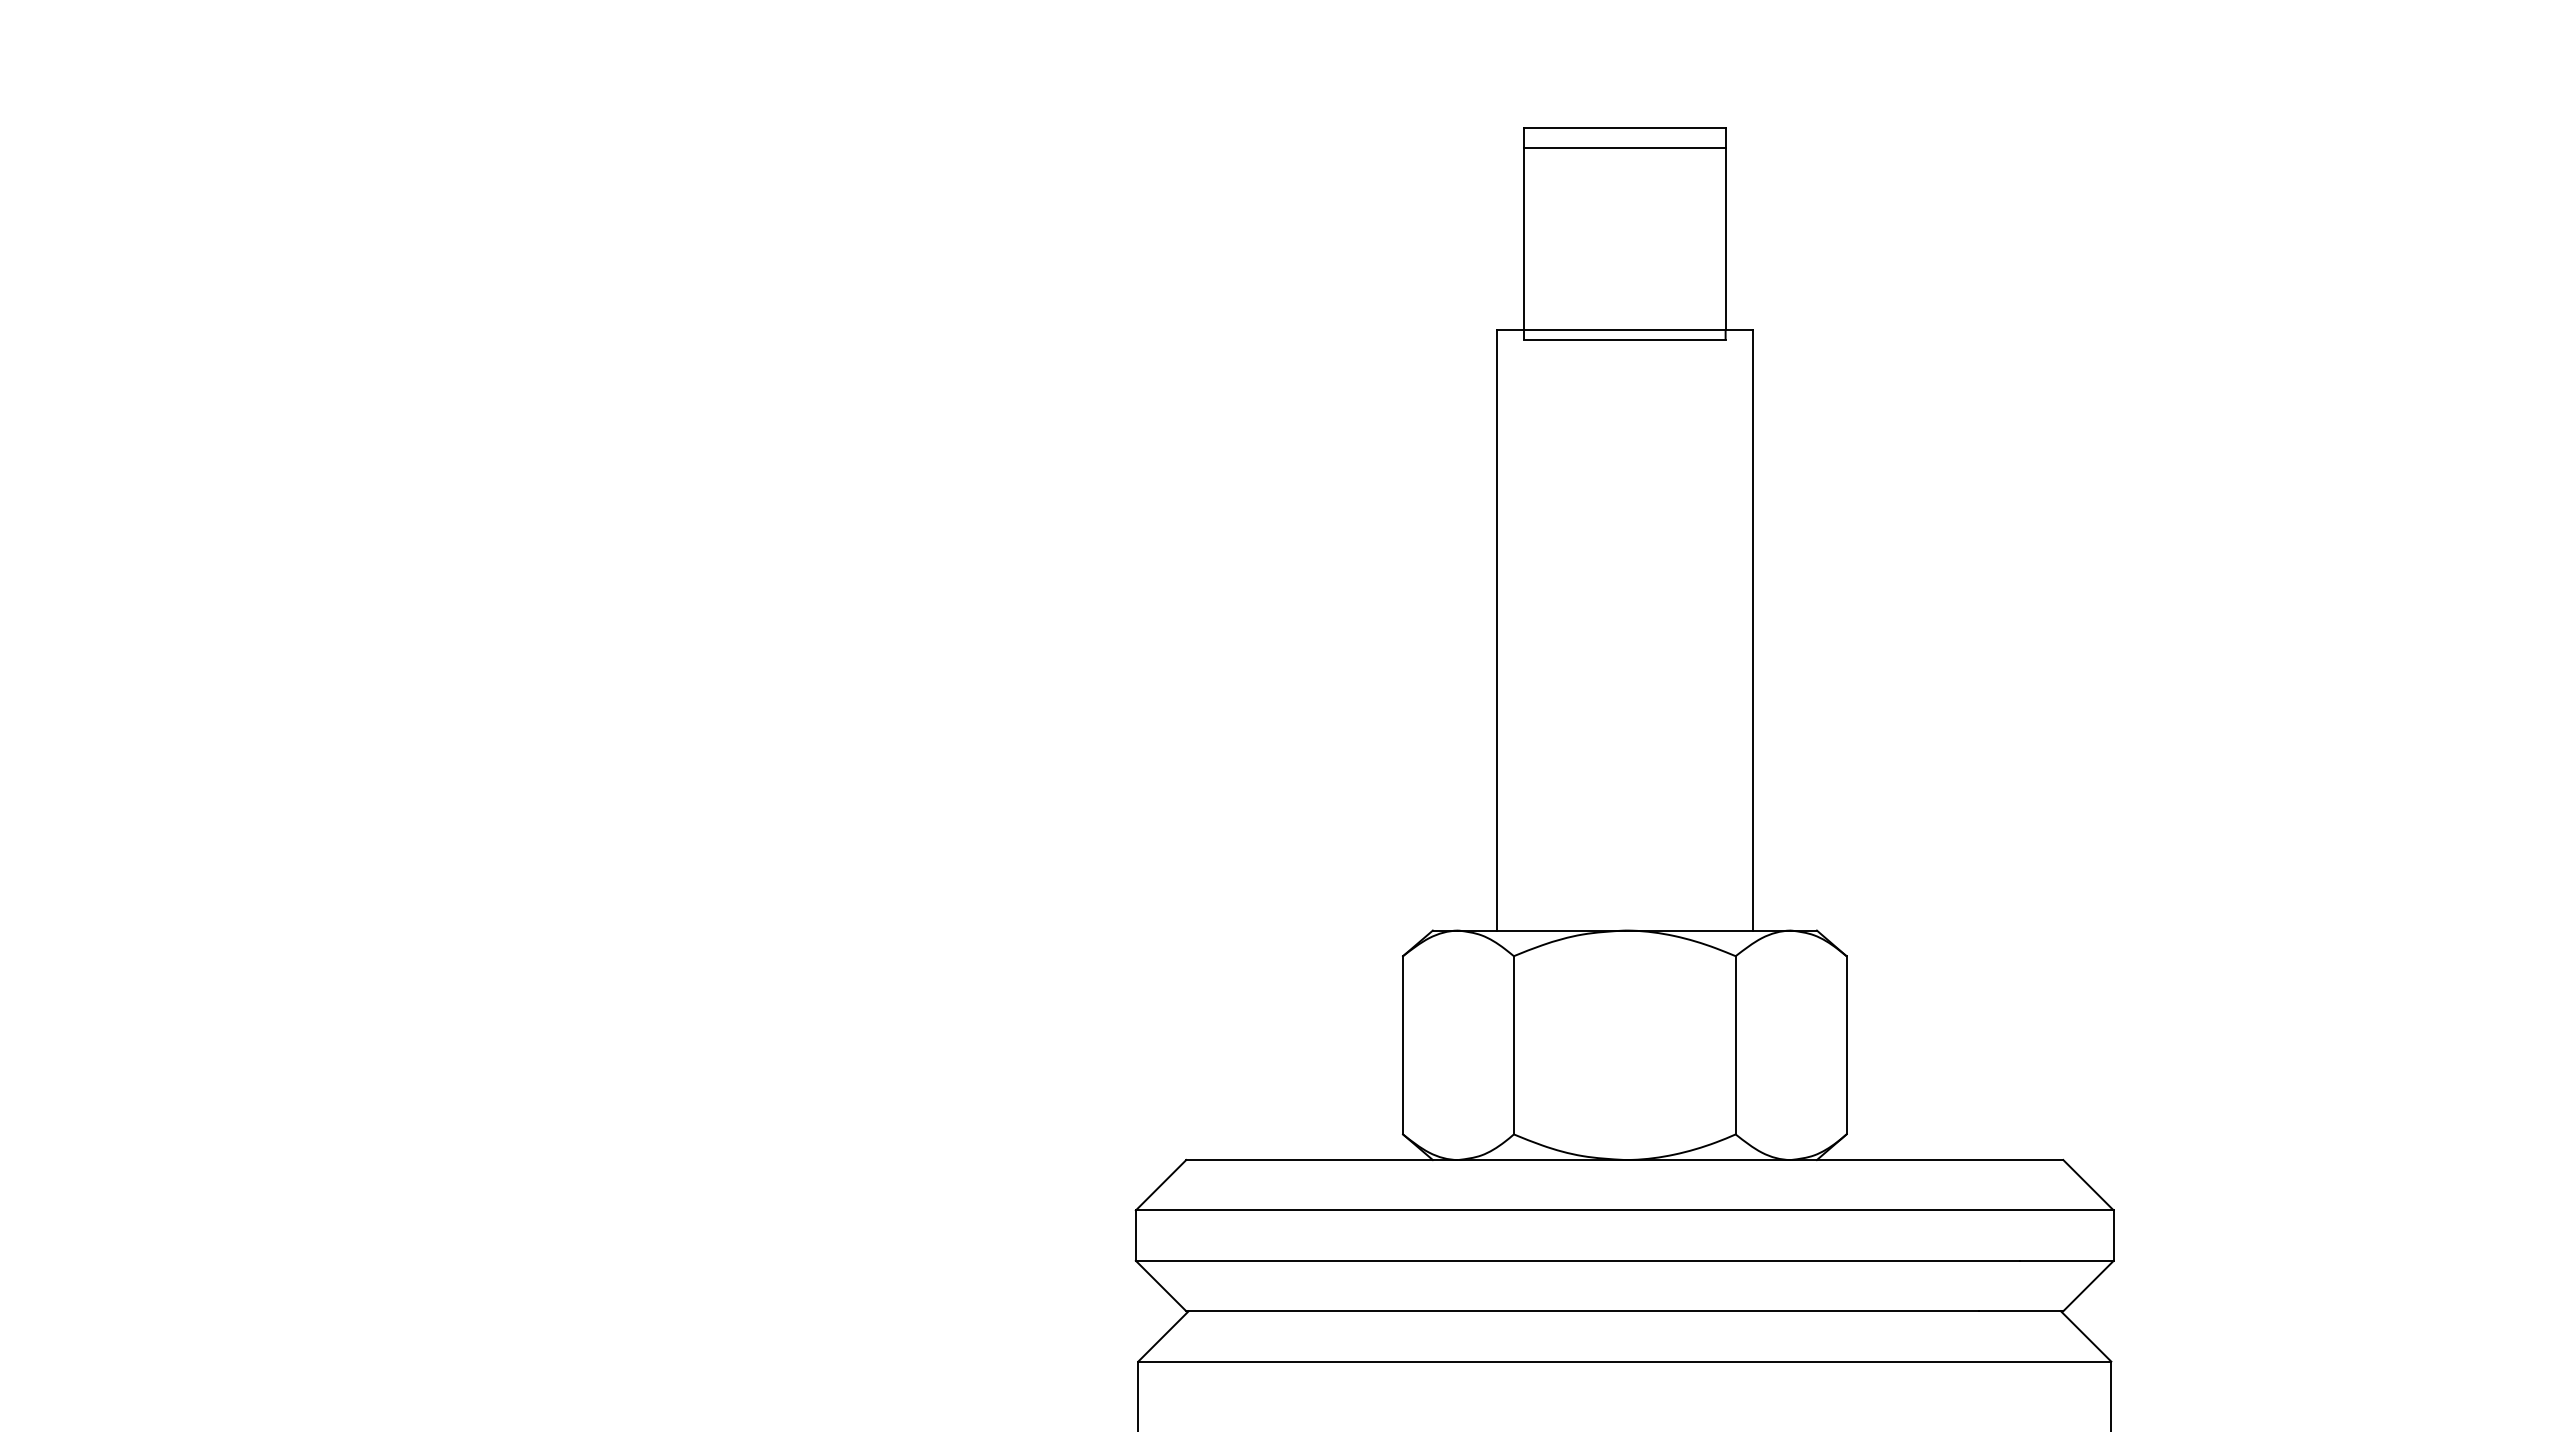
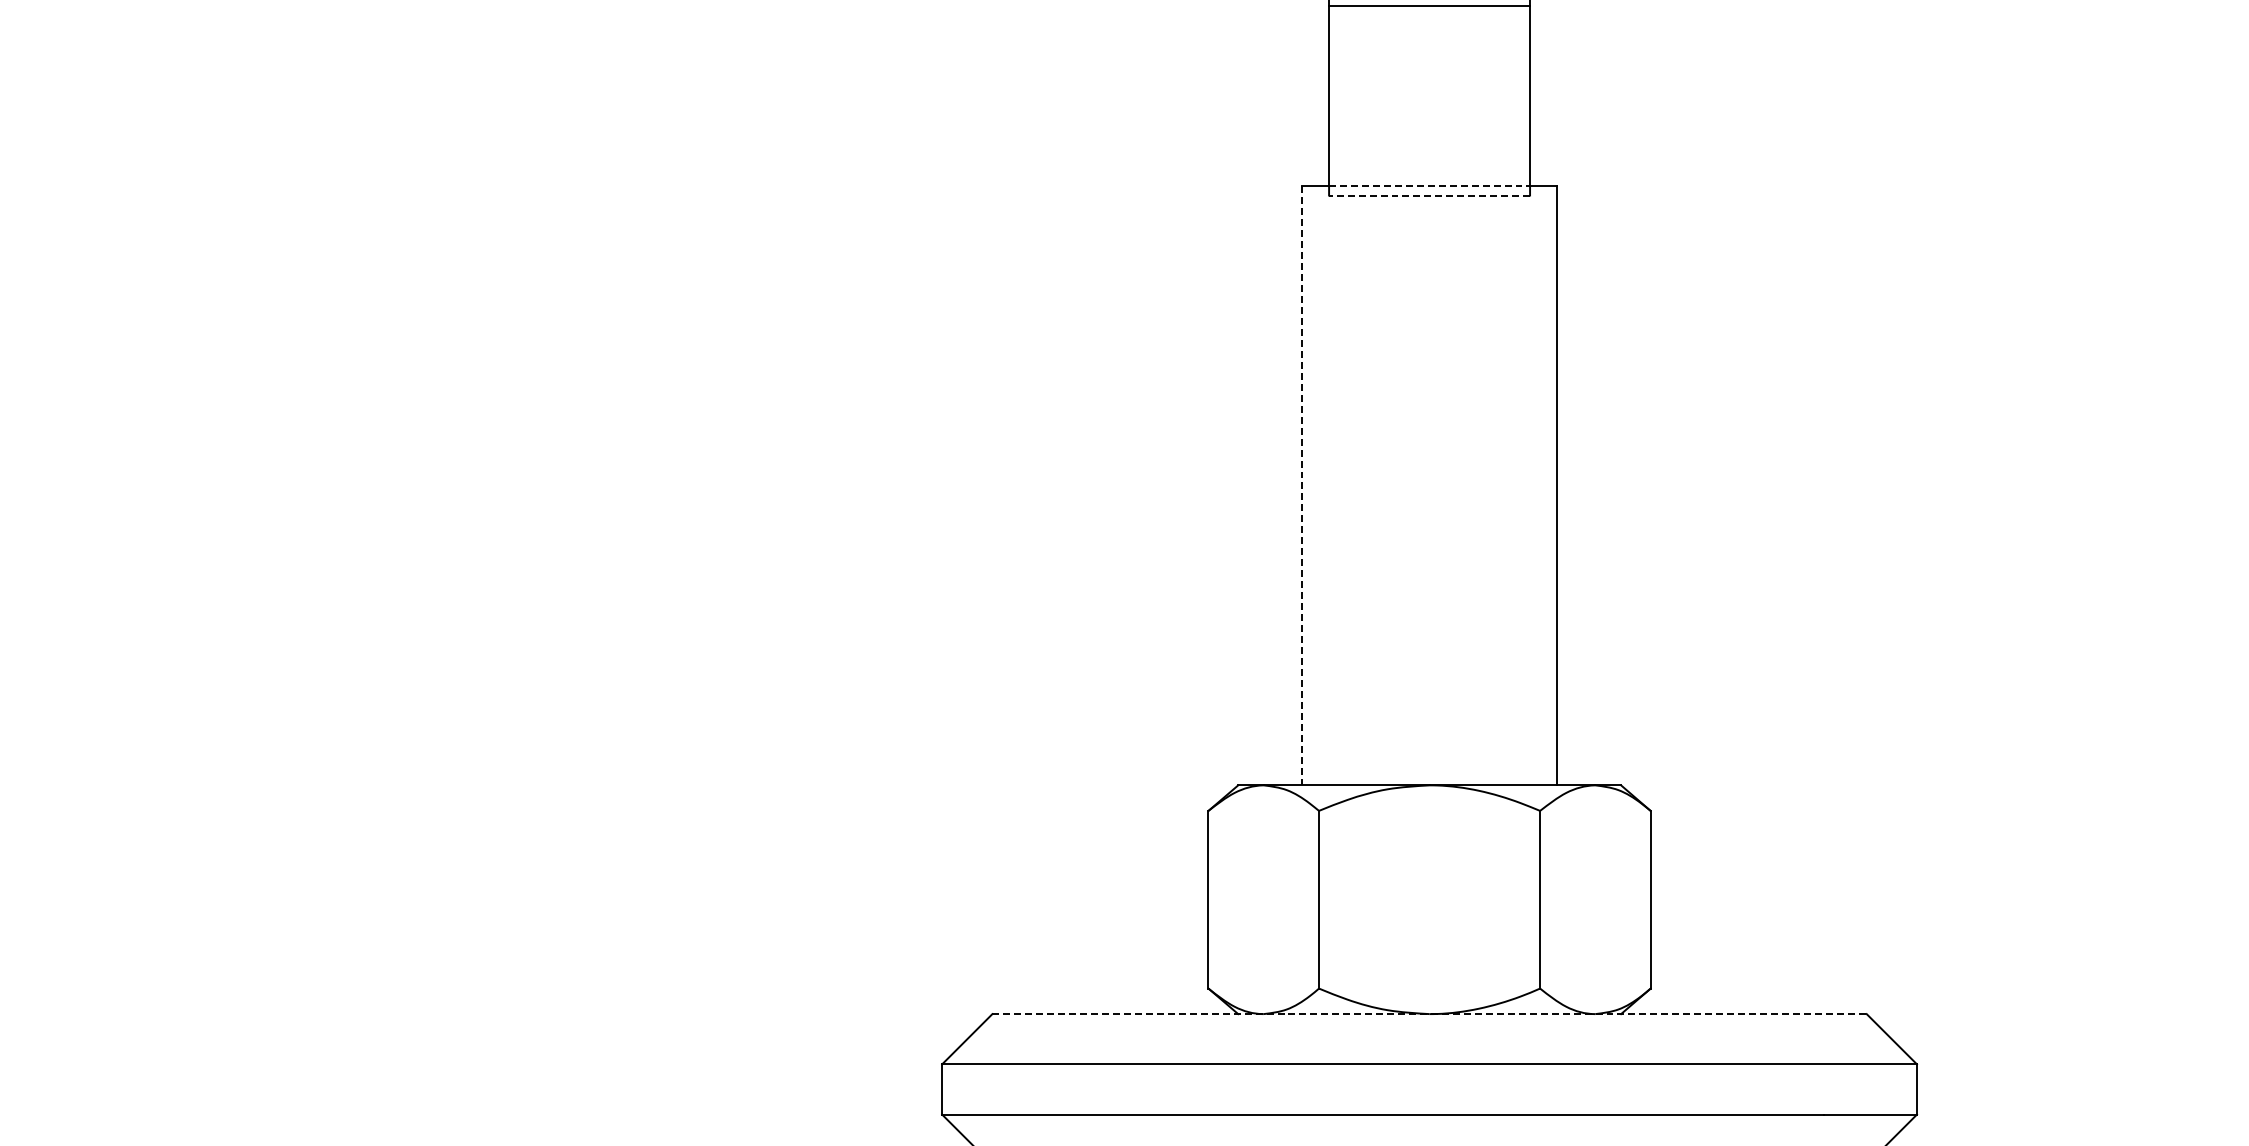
line: (1624, 329) -> (1429, 186), solid -> dashed
line: (1624, 339) -> (1429, 196), solid -> dashed
line: (1496, 630) -> (1301, 486), solid -> dashed
line: (1624, 1160) -> (1429, 1014), solid -> dashed

